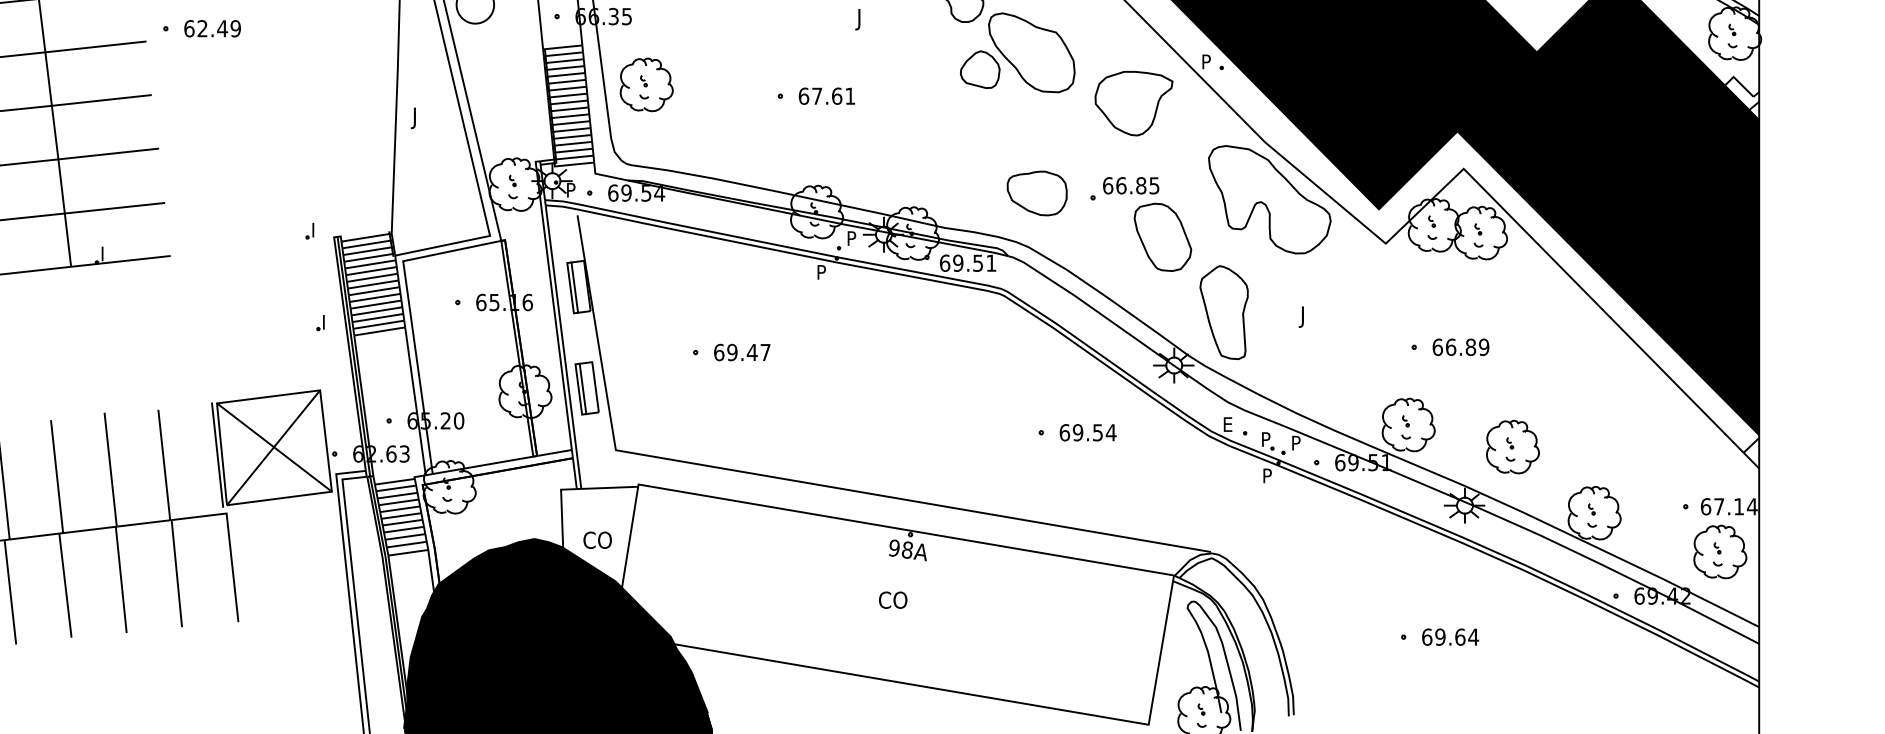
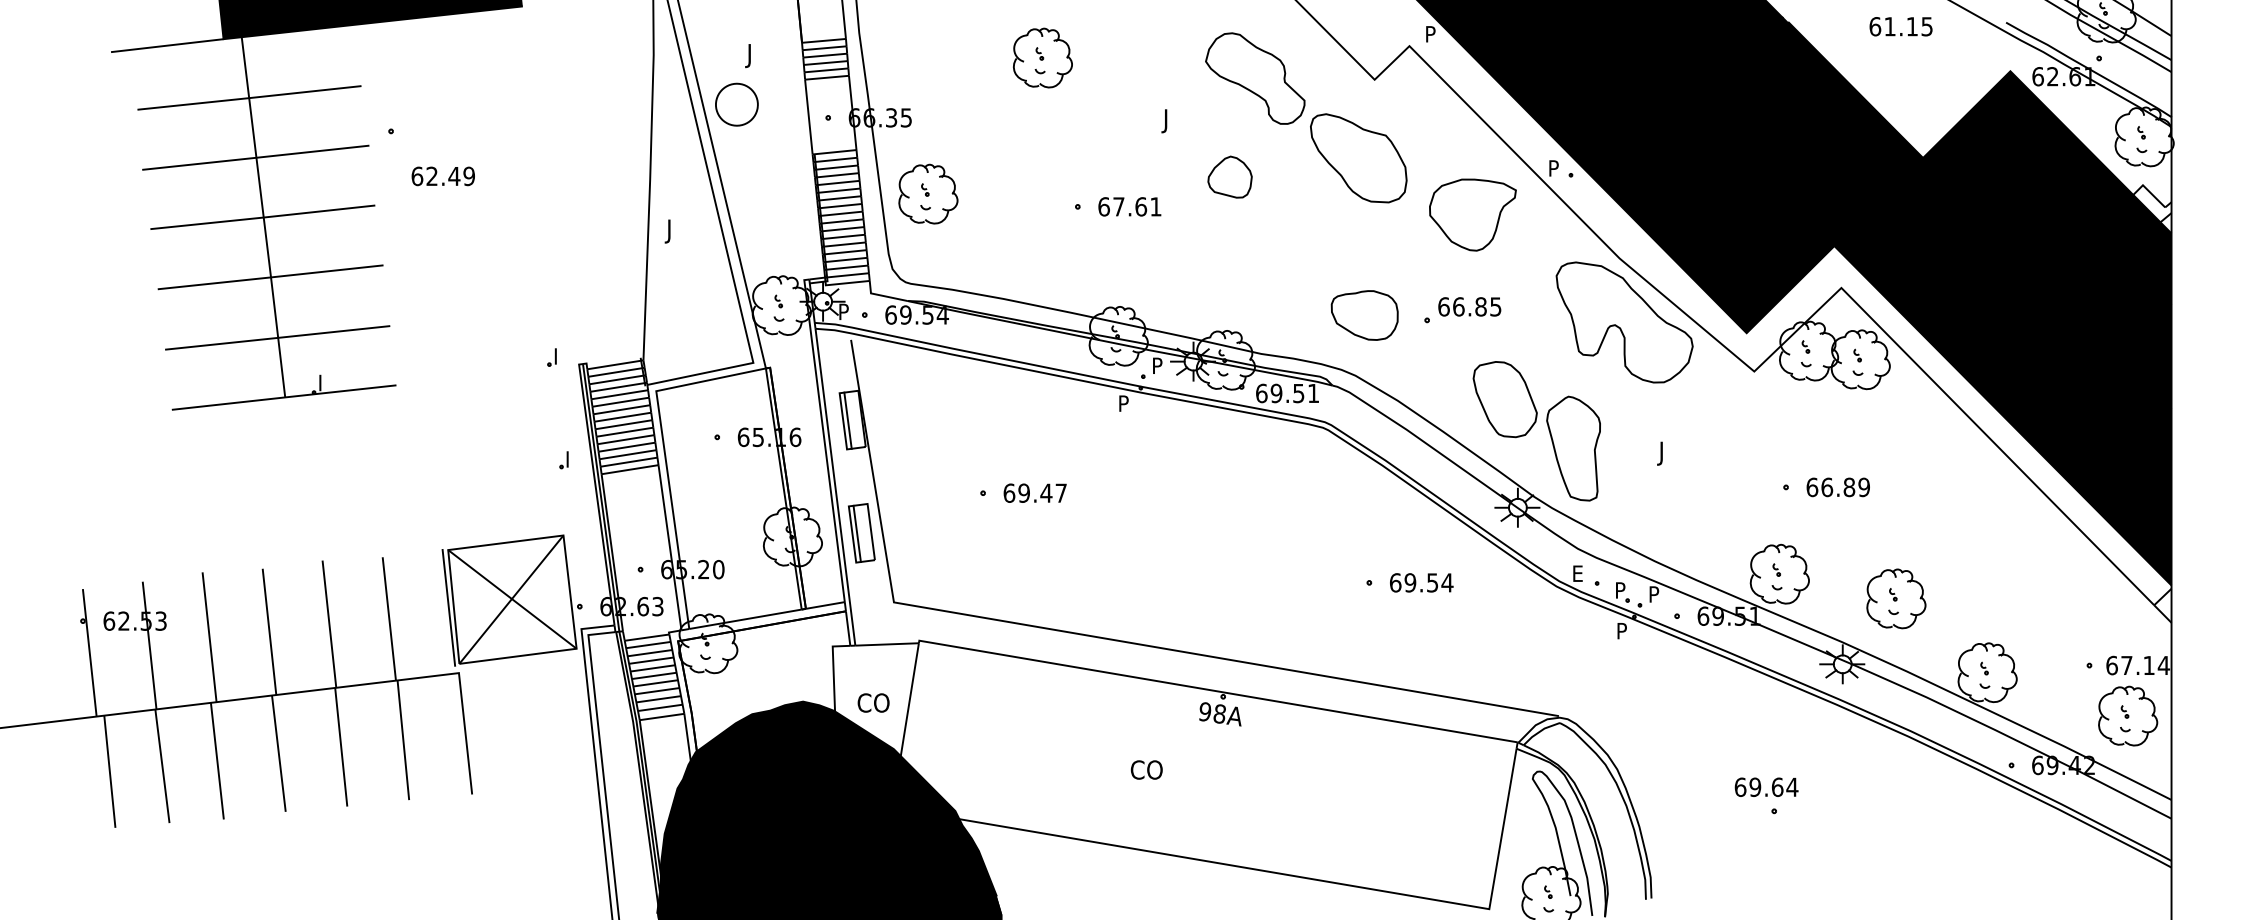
text: (211, 28) -> (442, 176), moved
part: (979, 69) -> (1229, 176), moved
part: (1162, 237) -> (1504, 399), moved
text: (892, 599) -> (1146, 769), moved
text: (1450, 636) -> (1766, 786), moved

